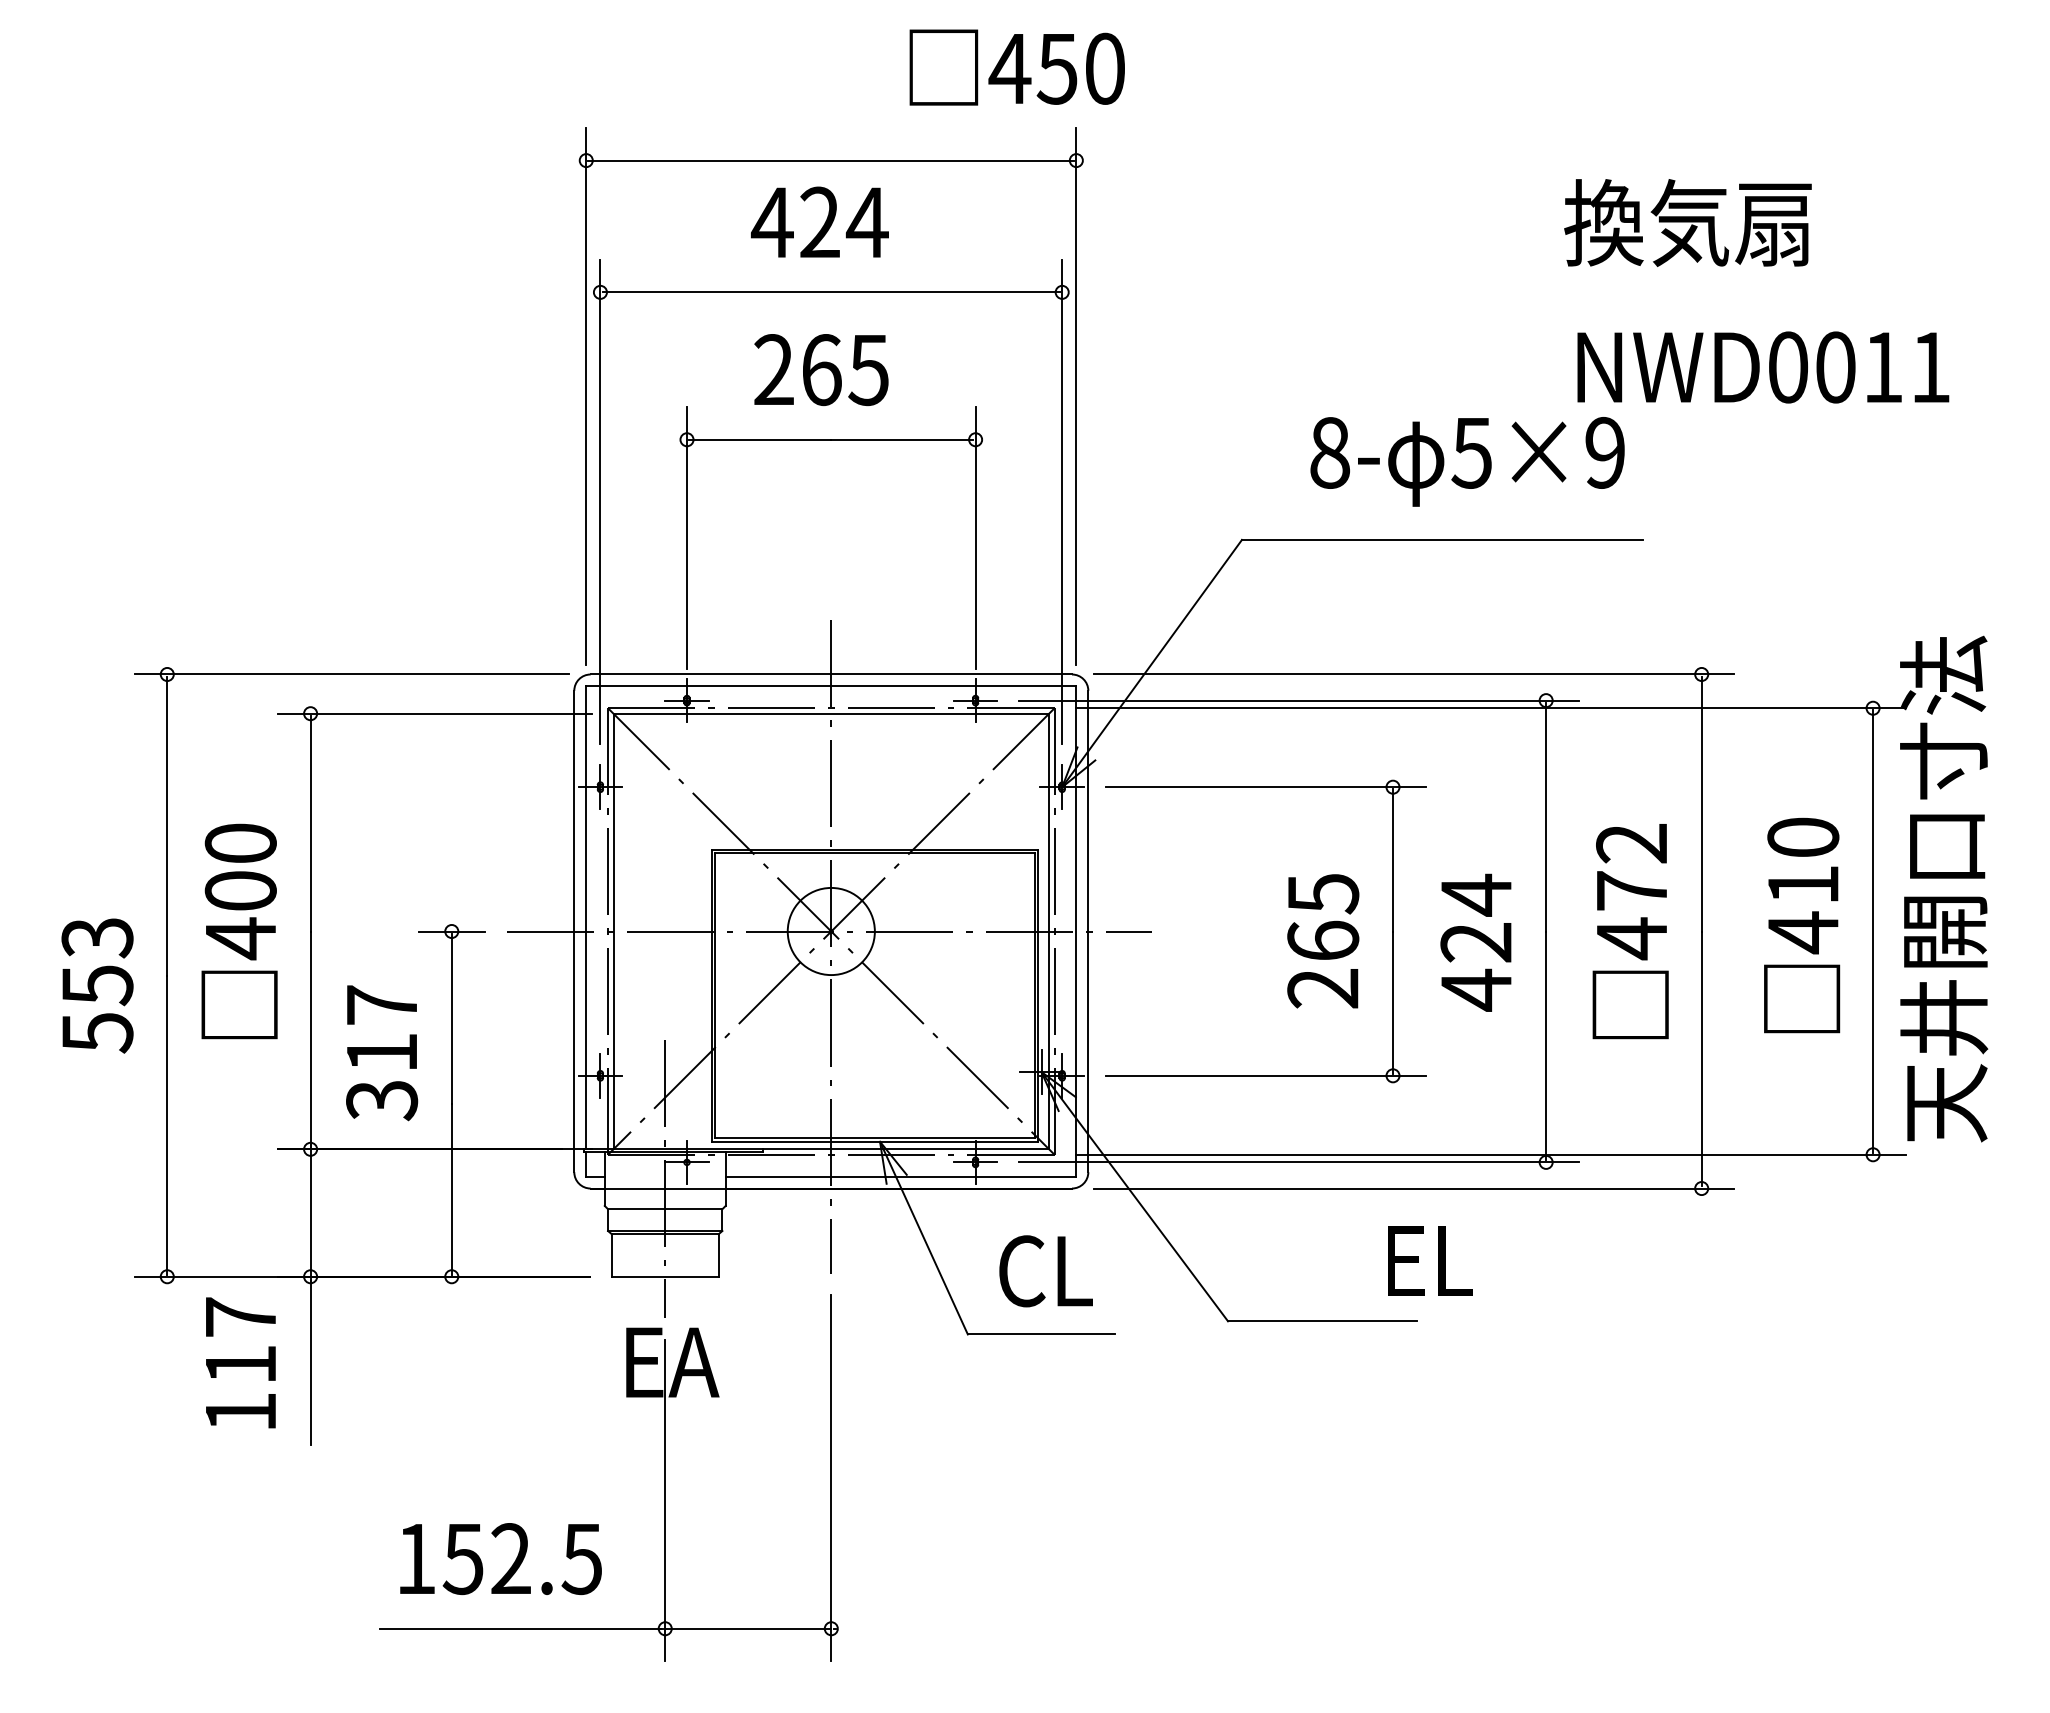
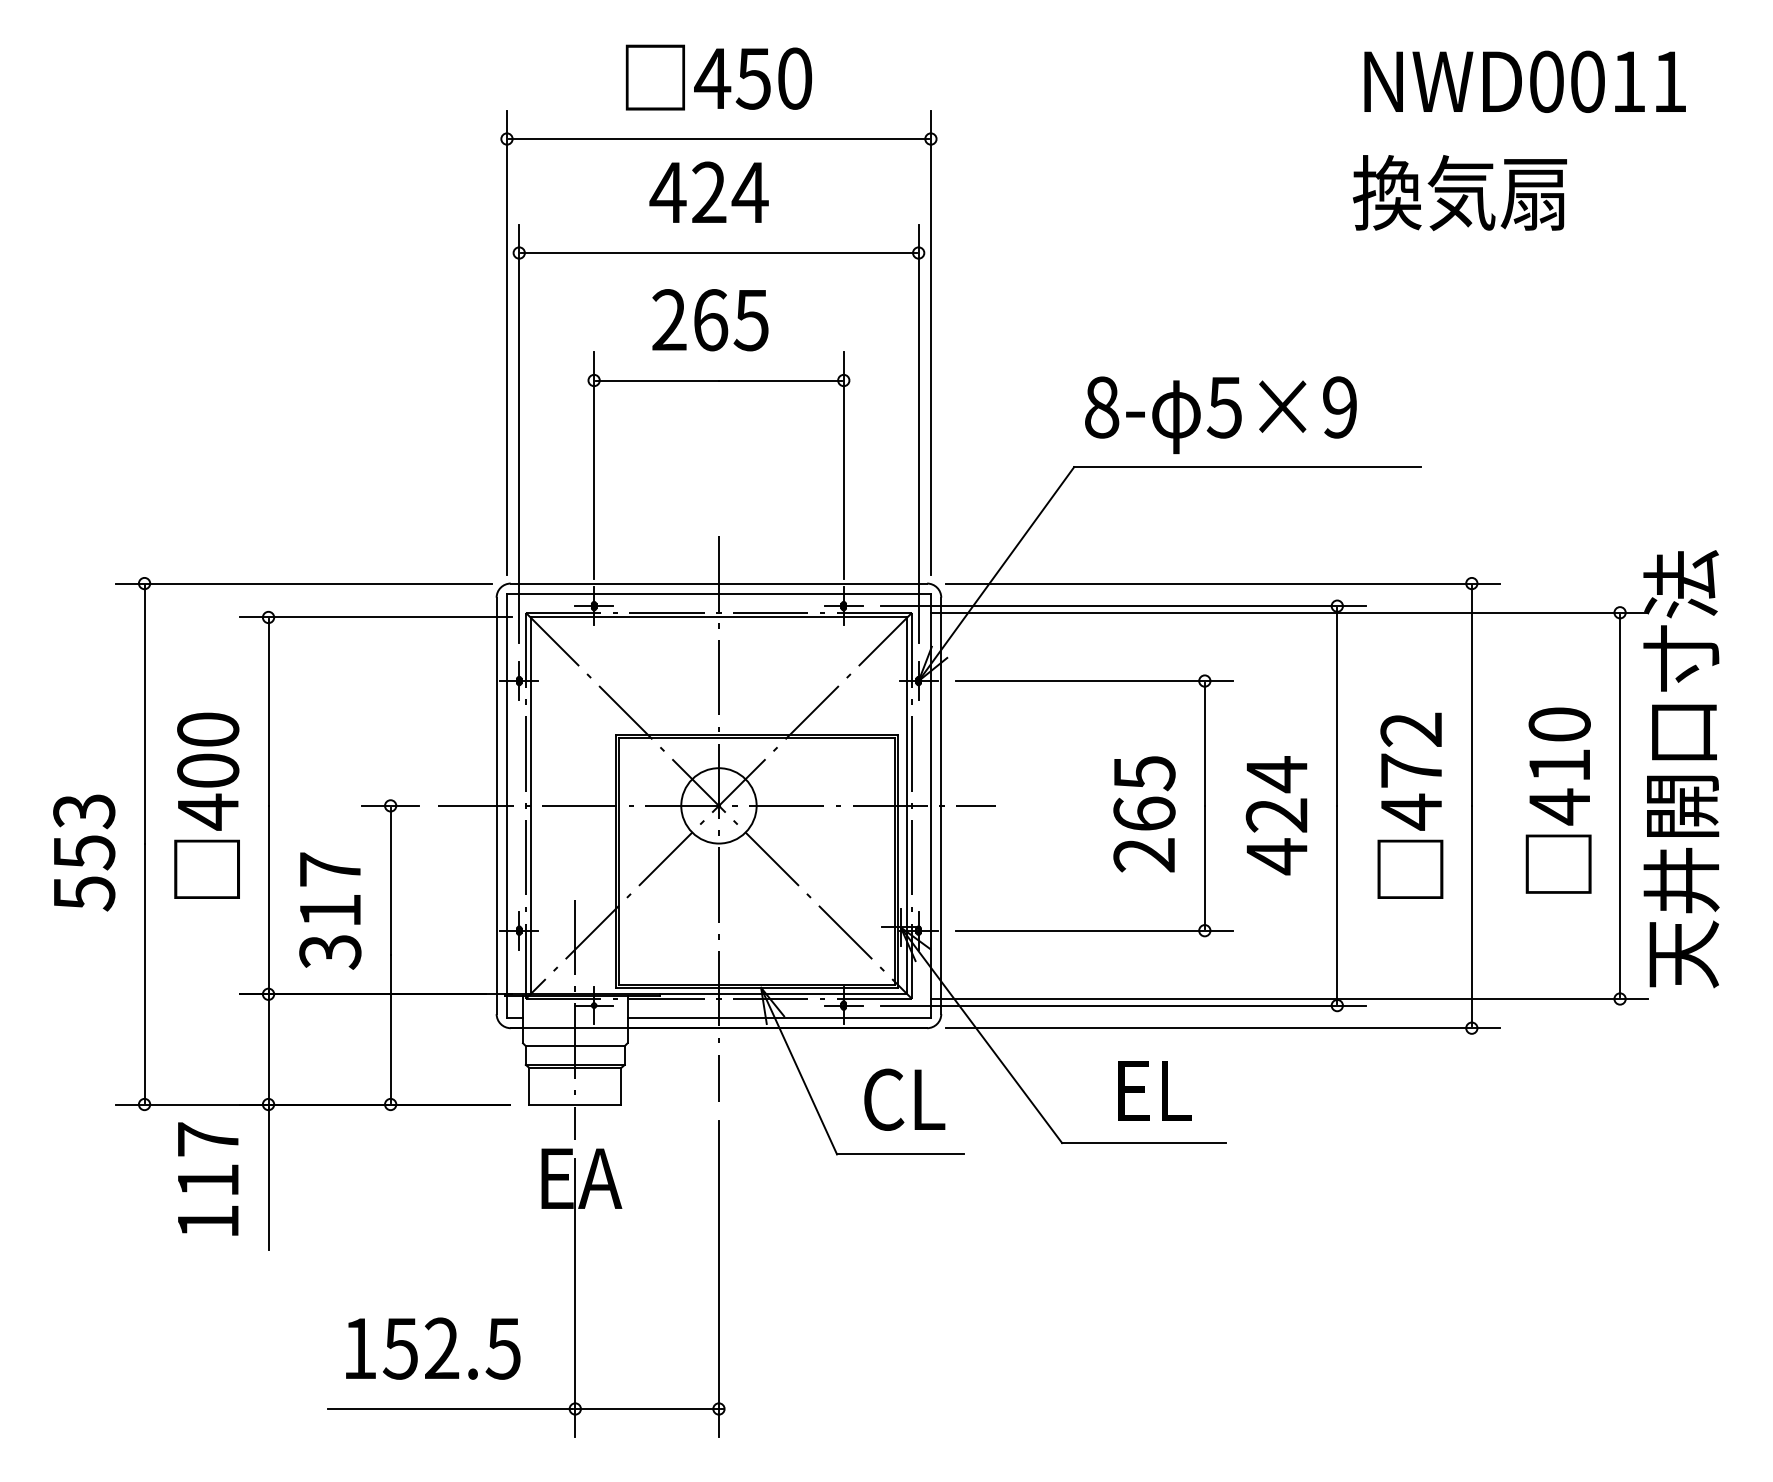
text: (1016, 67) -> (718, 77), moved
text: (1763, 367) -> (1525, 81), moved
text: (1467, 461) -> (1220, 414), moved
text: (1430, 1260) -> (1155, 1090), moved

